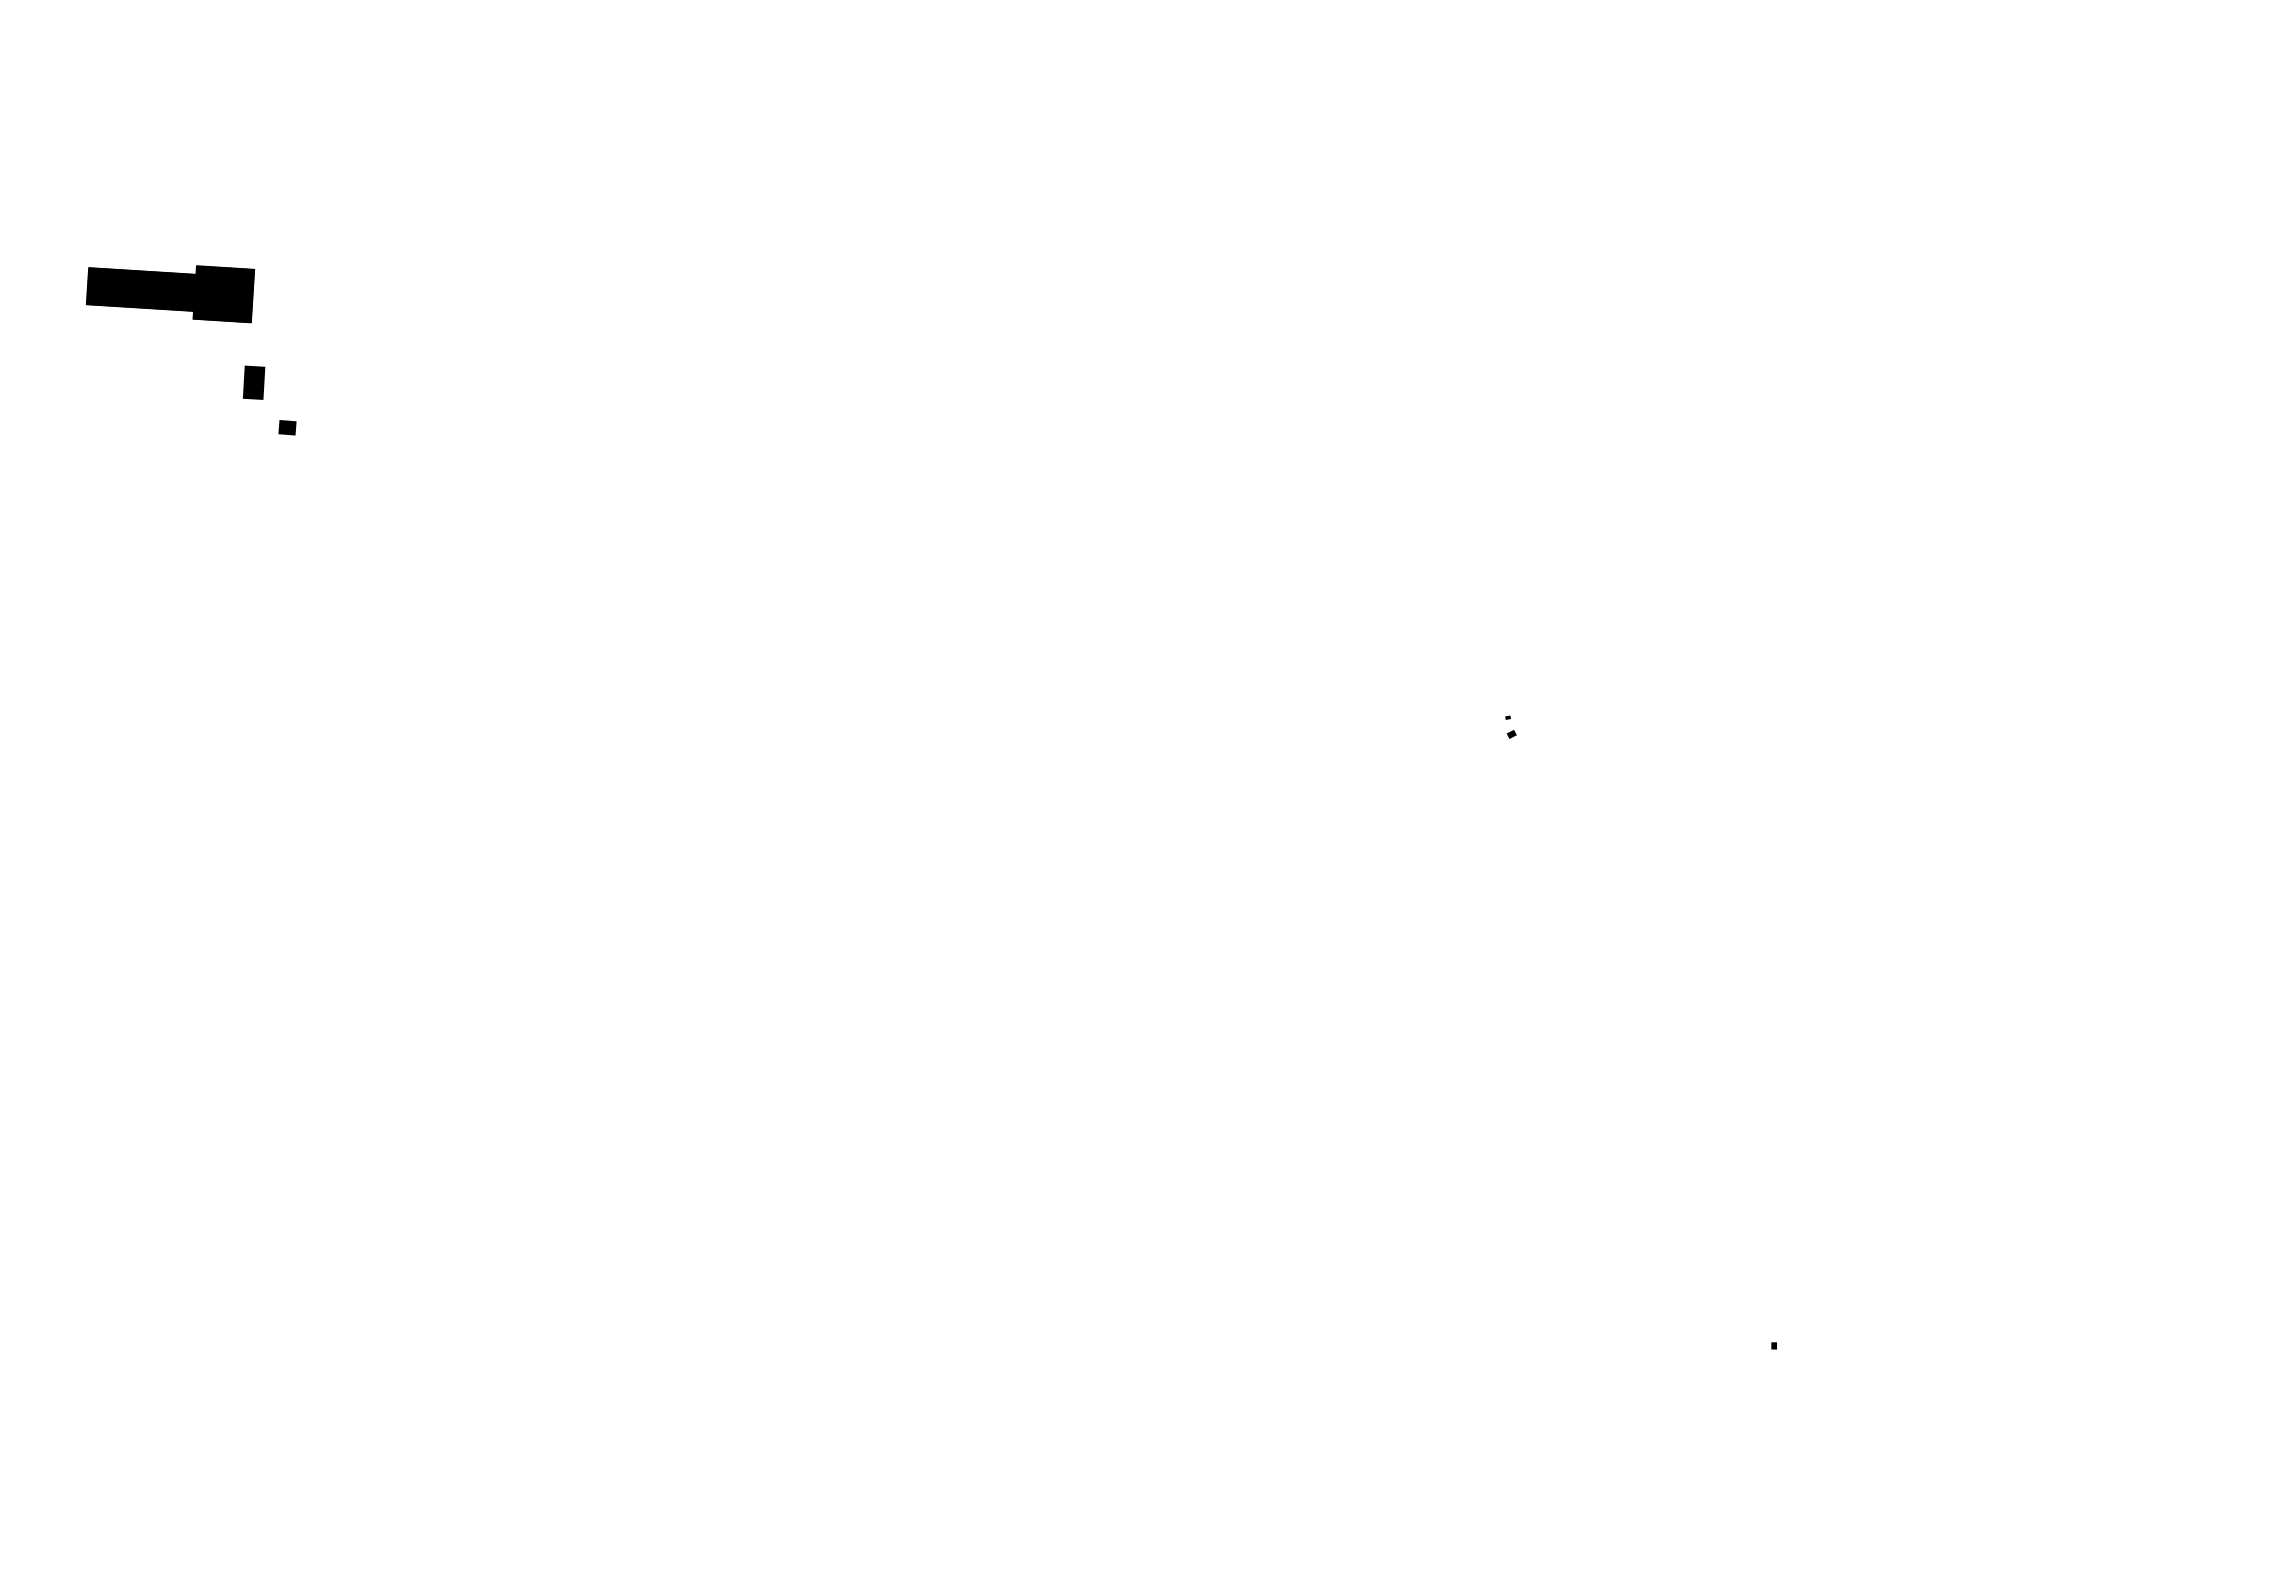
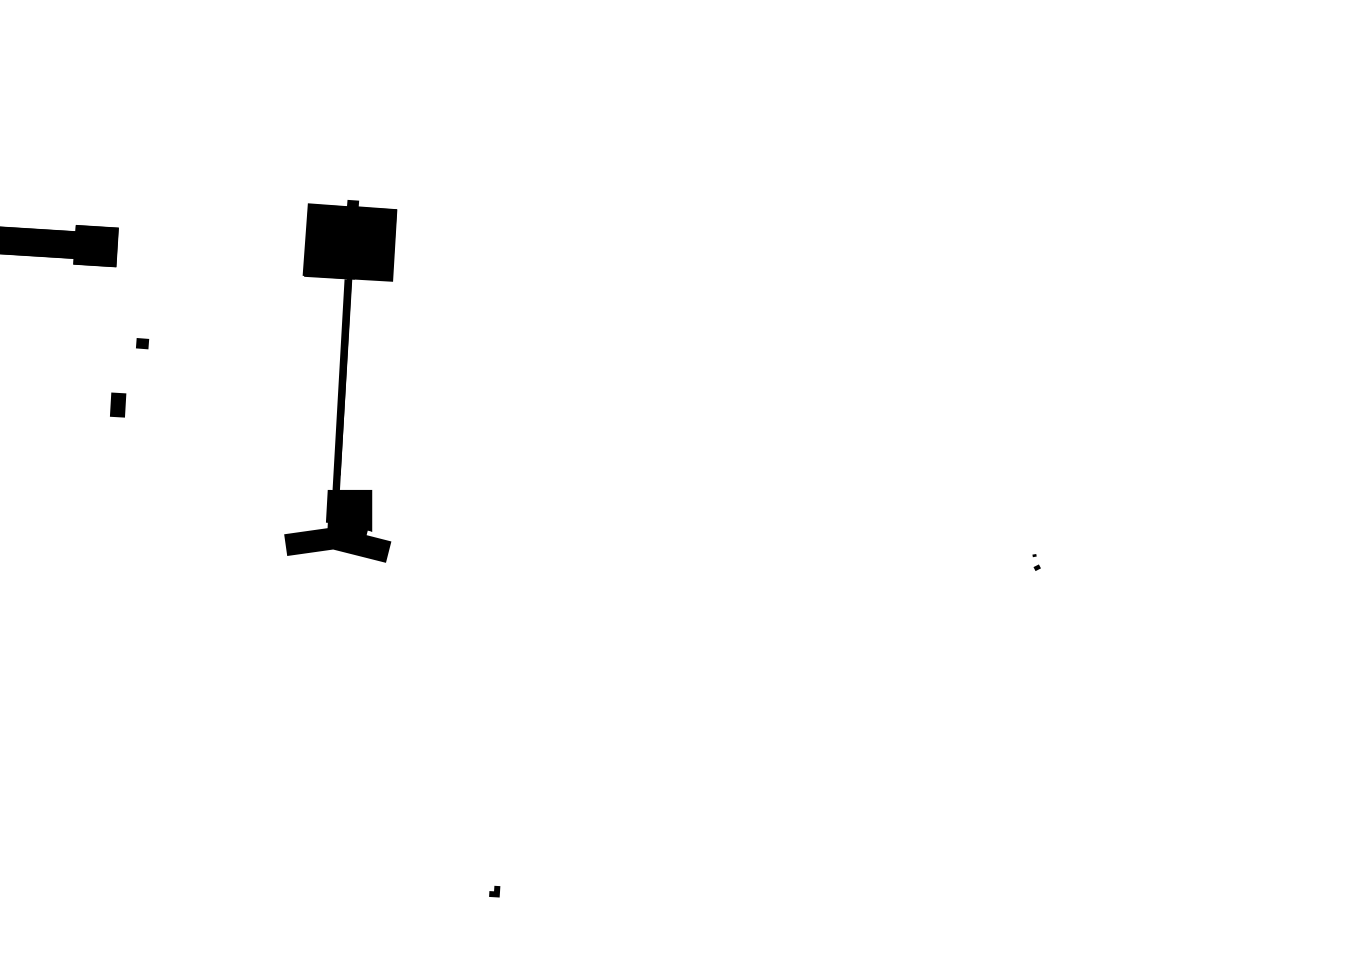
part: (254, 382) -> (118, 404), moved
part: (558, 479) -> (340, 381), added
fill: (769, 1177) -> (494, 891), added

